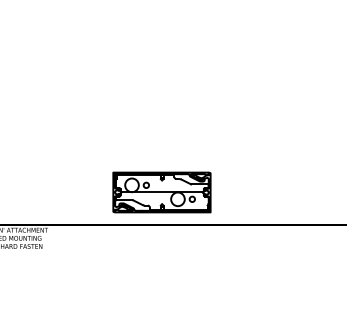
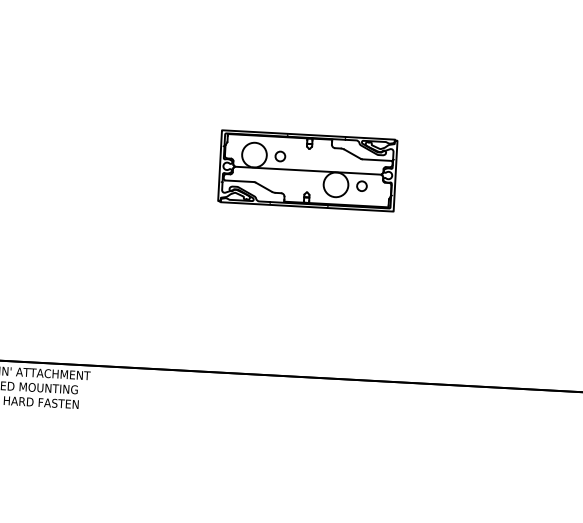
part: (161, 192) -> (306, 170), moved

